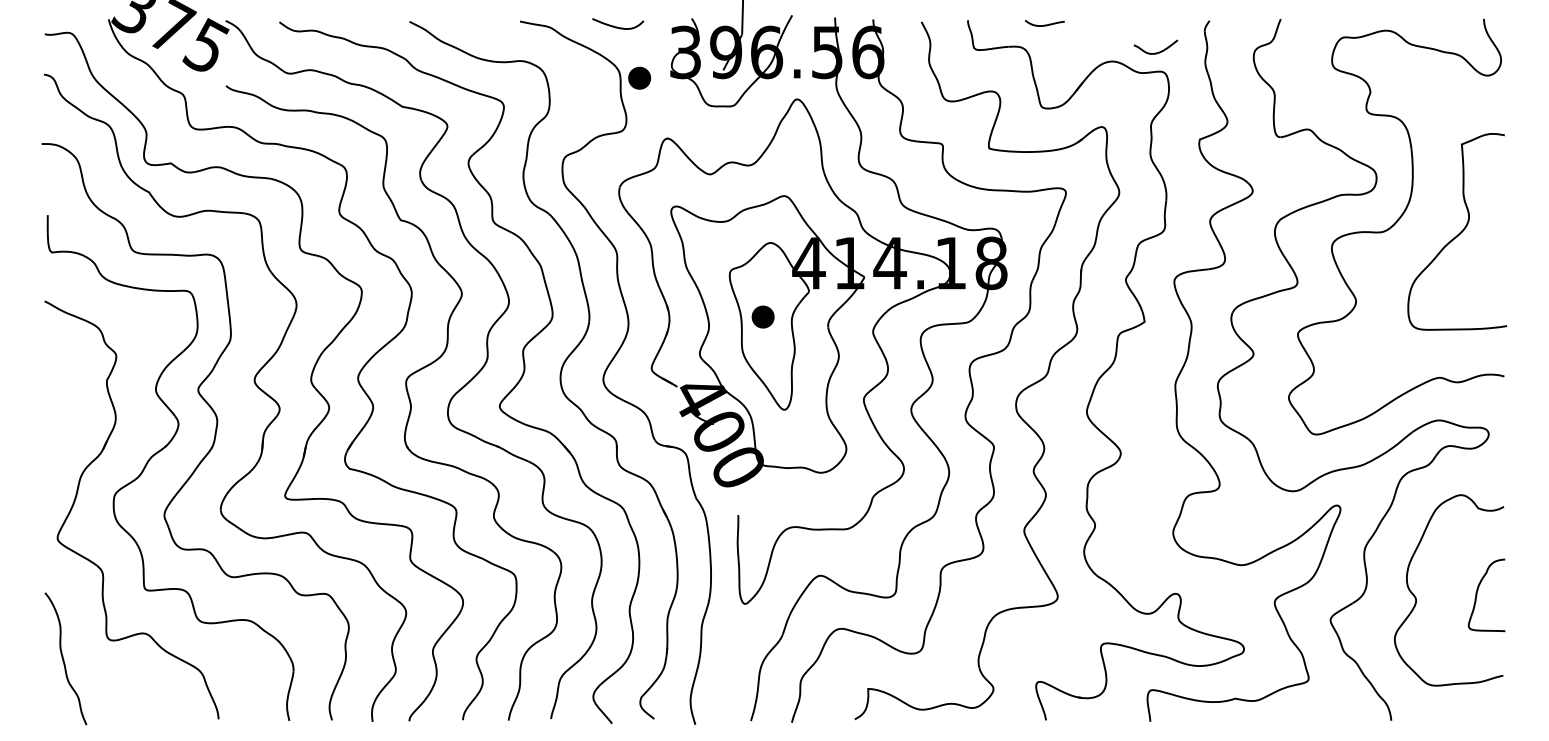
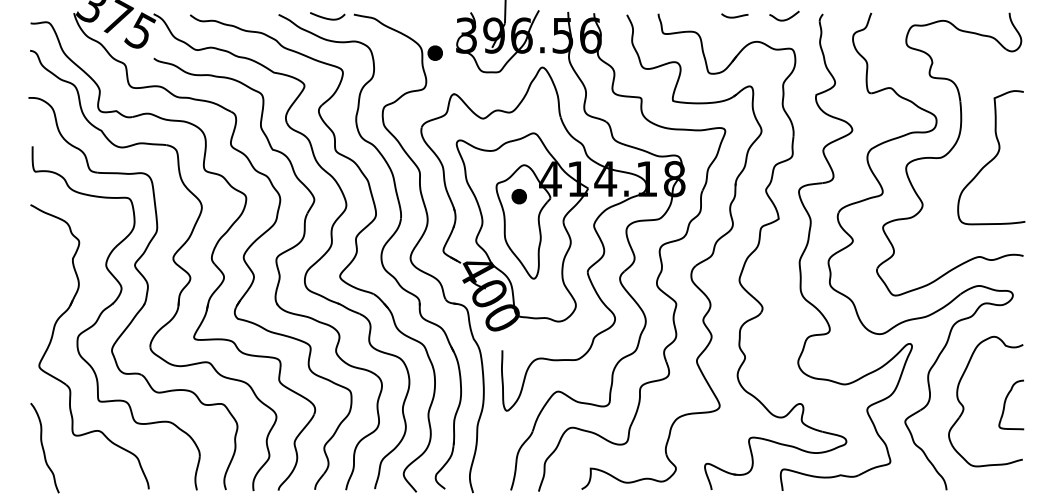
curve: (1044, 24) -> (734, 16), moved
curve: (616, 25) -> (326, 17), moved
curve: (1158, 50) -> (786, 18), moved
part: (762, 316) -> (518, 196), moved

